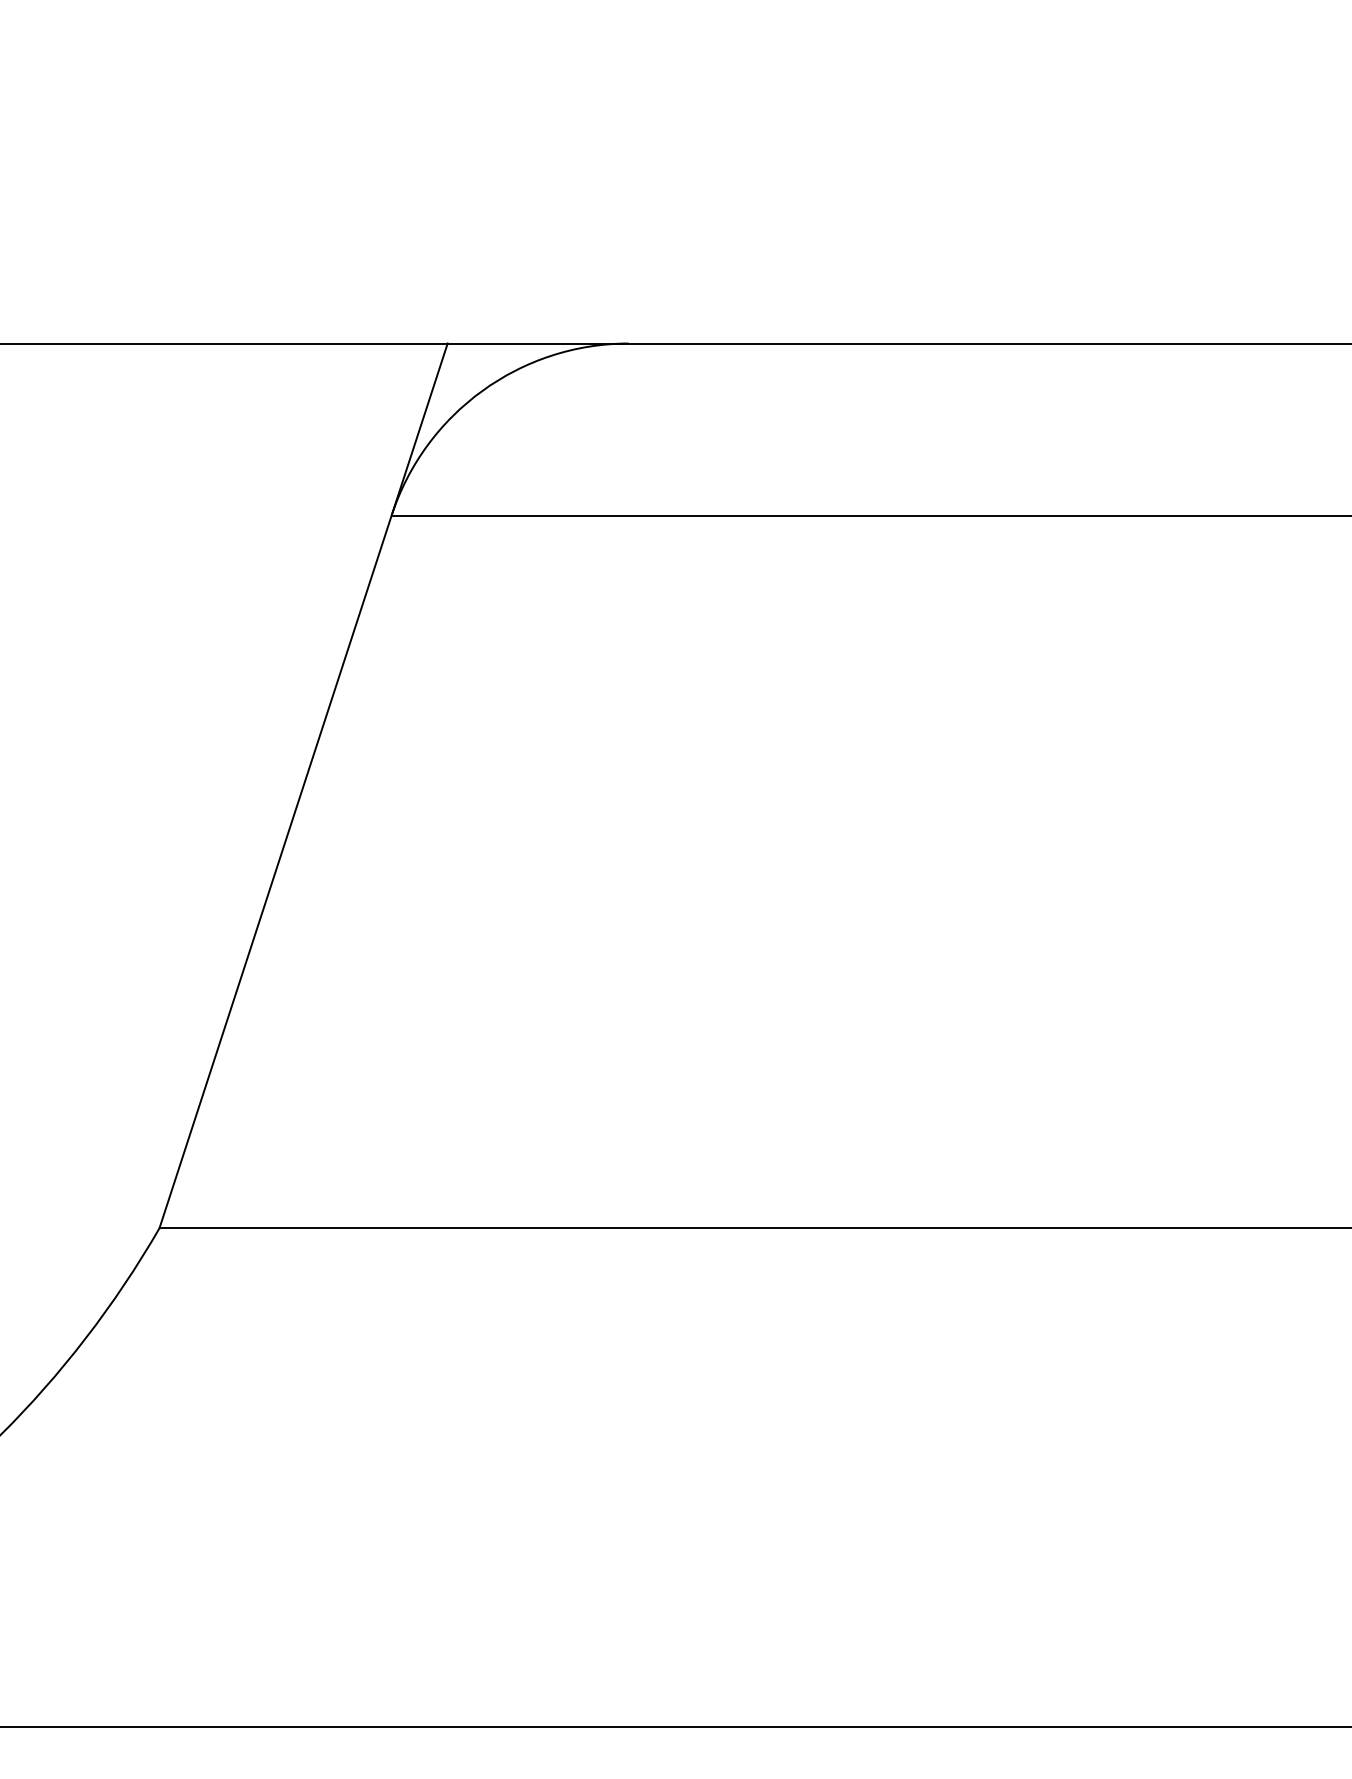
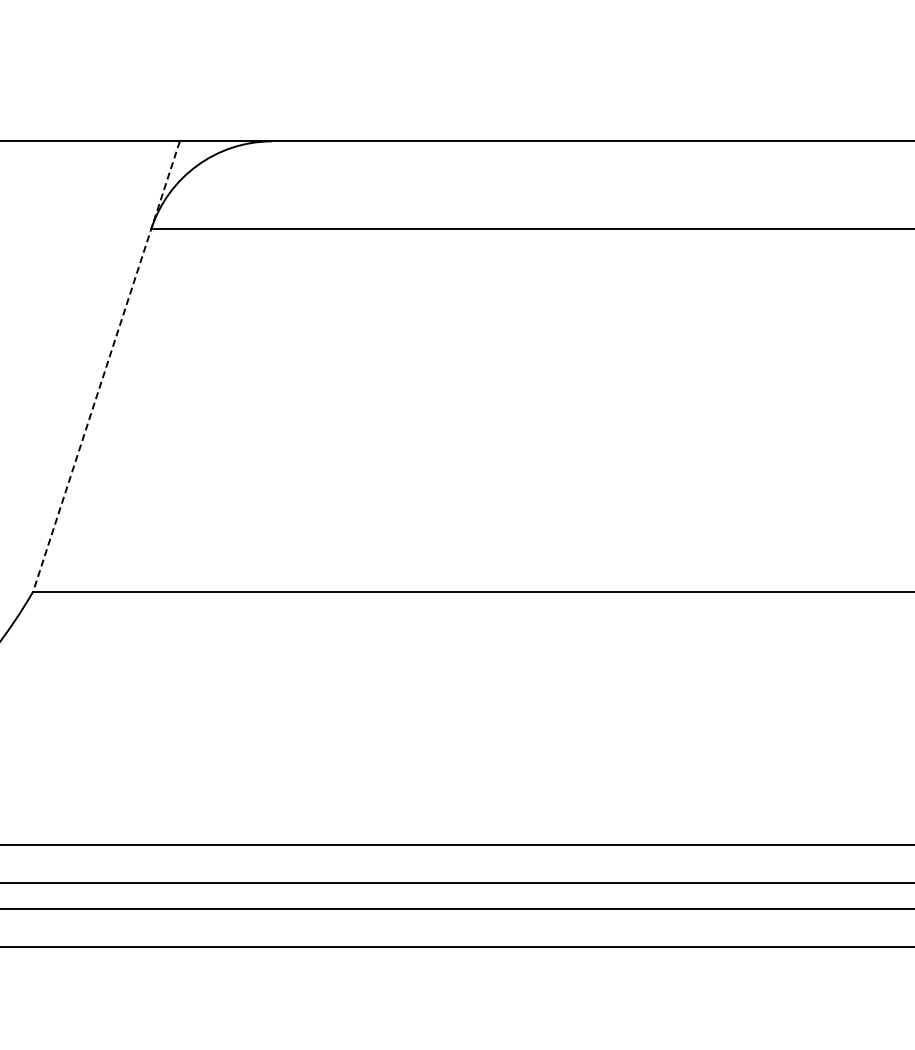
line: (303, 785) -> (106, 366), solid -> dashed

